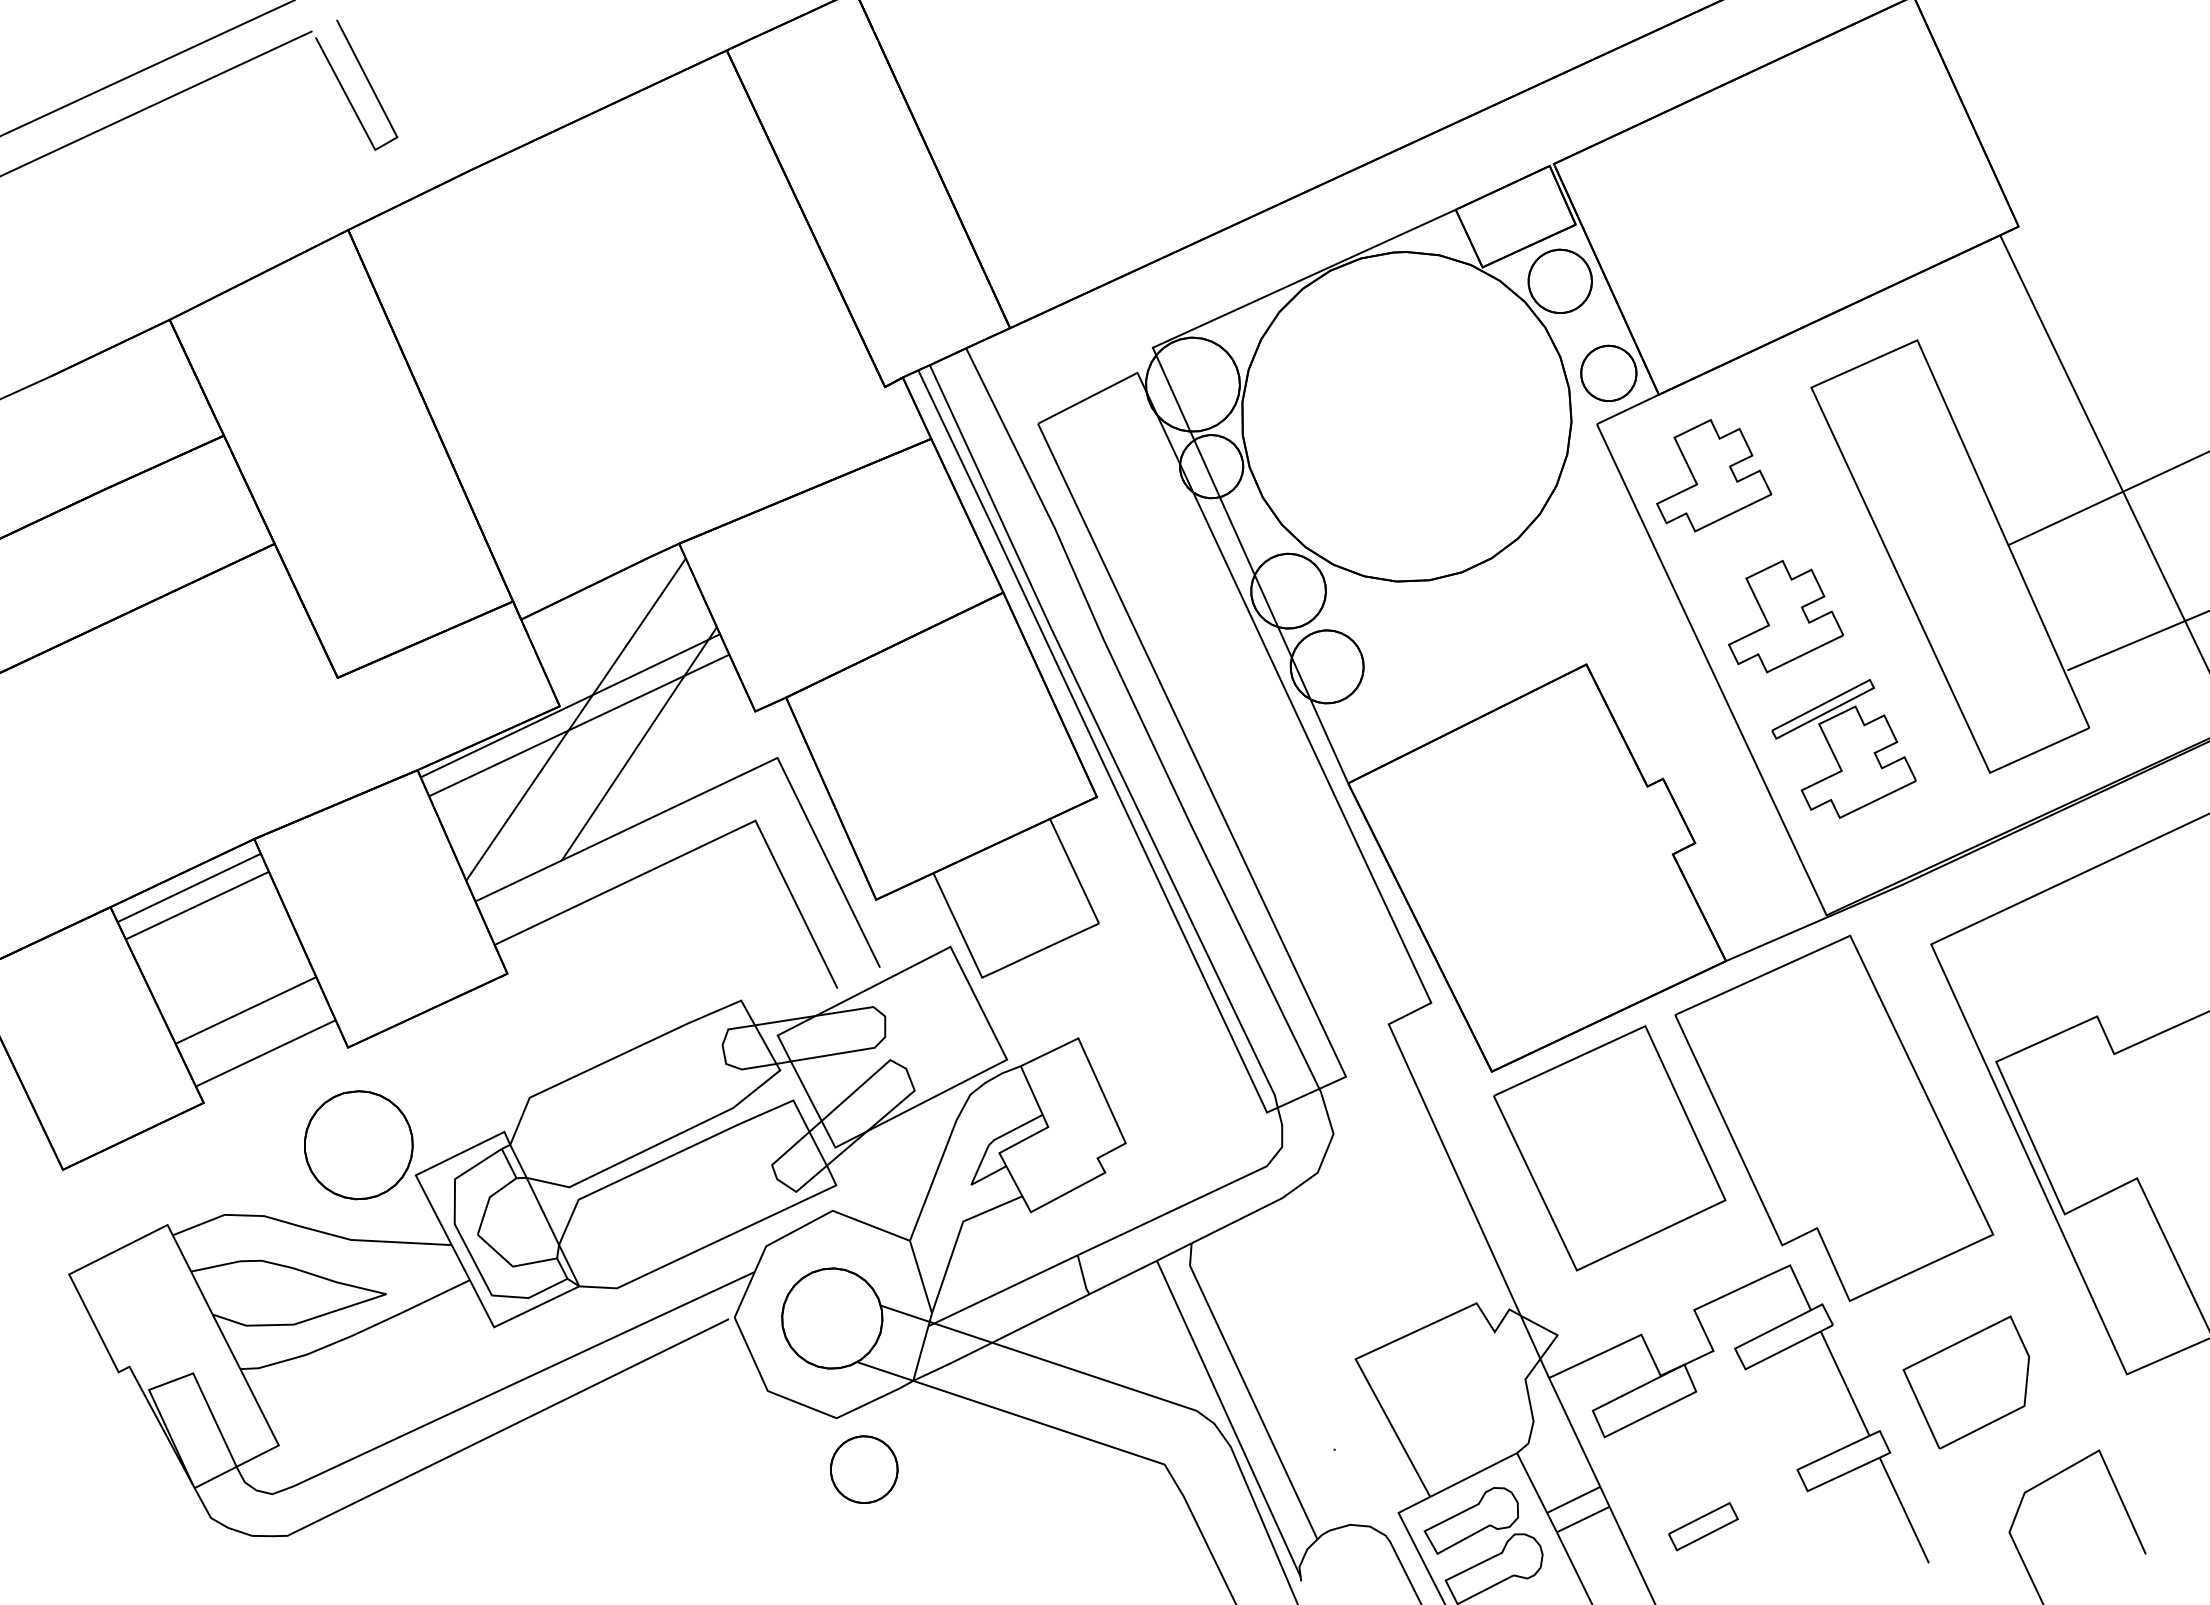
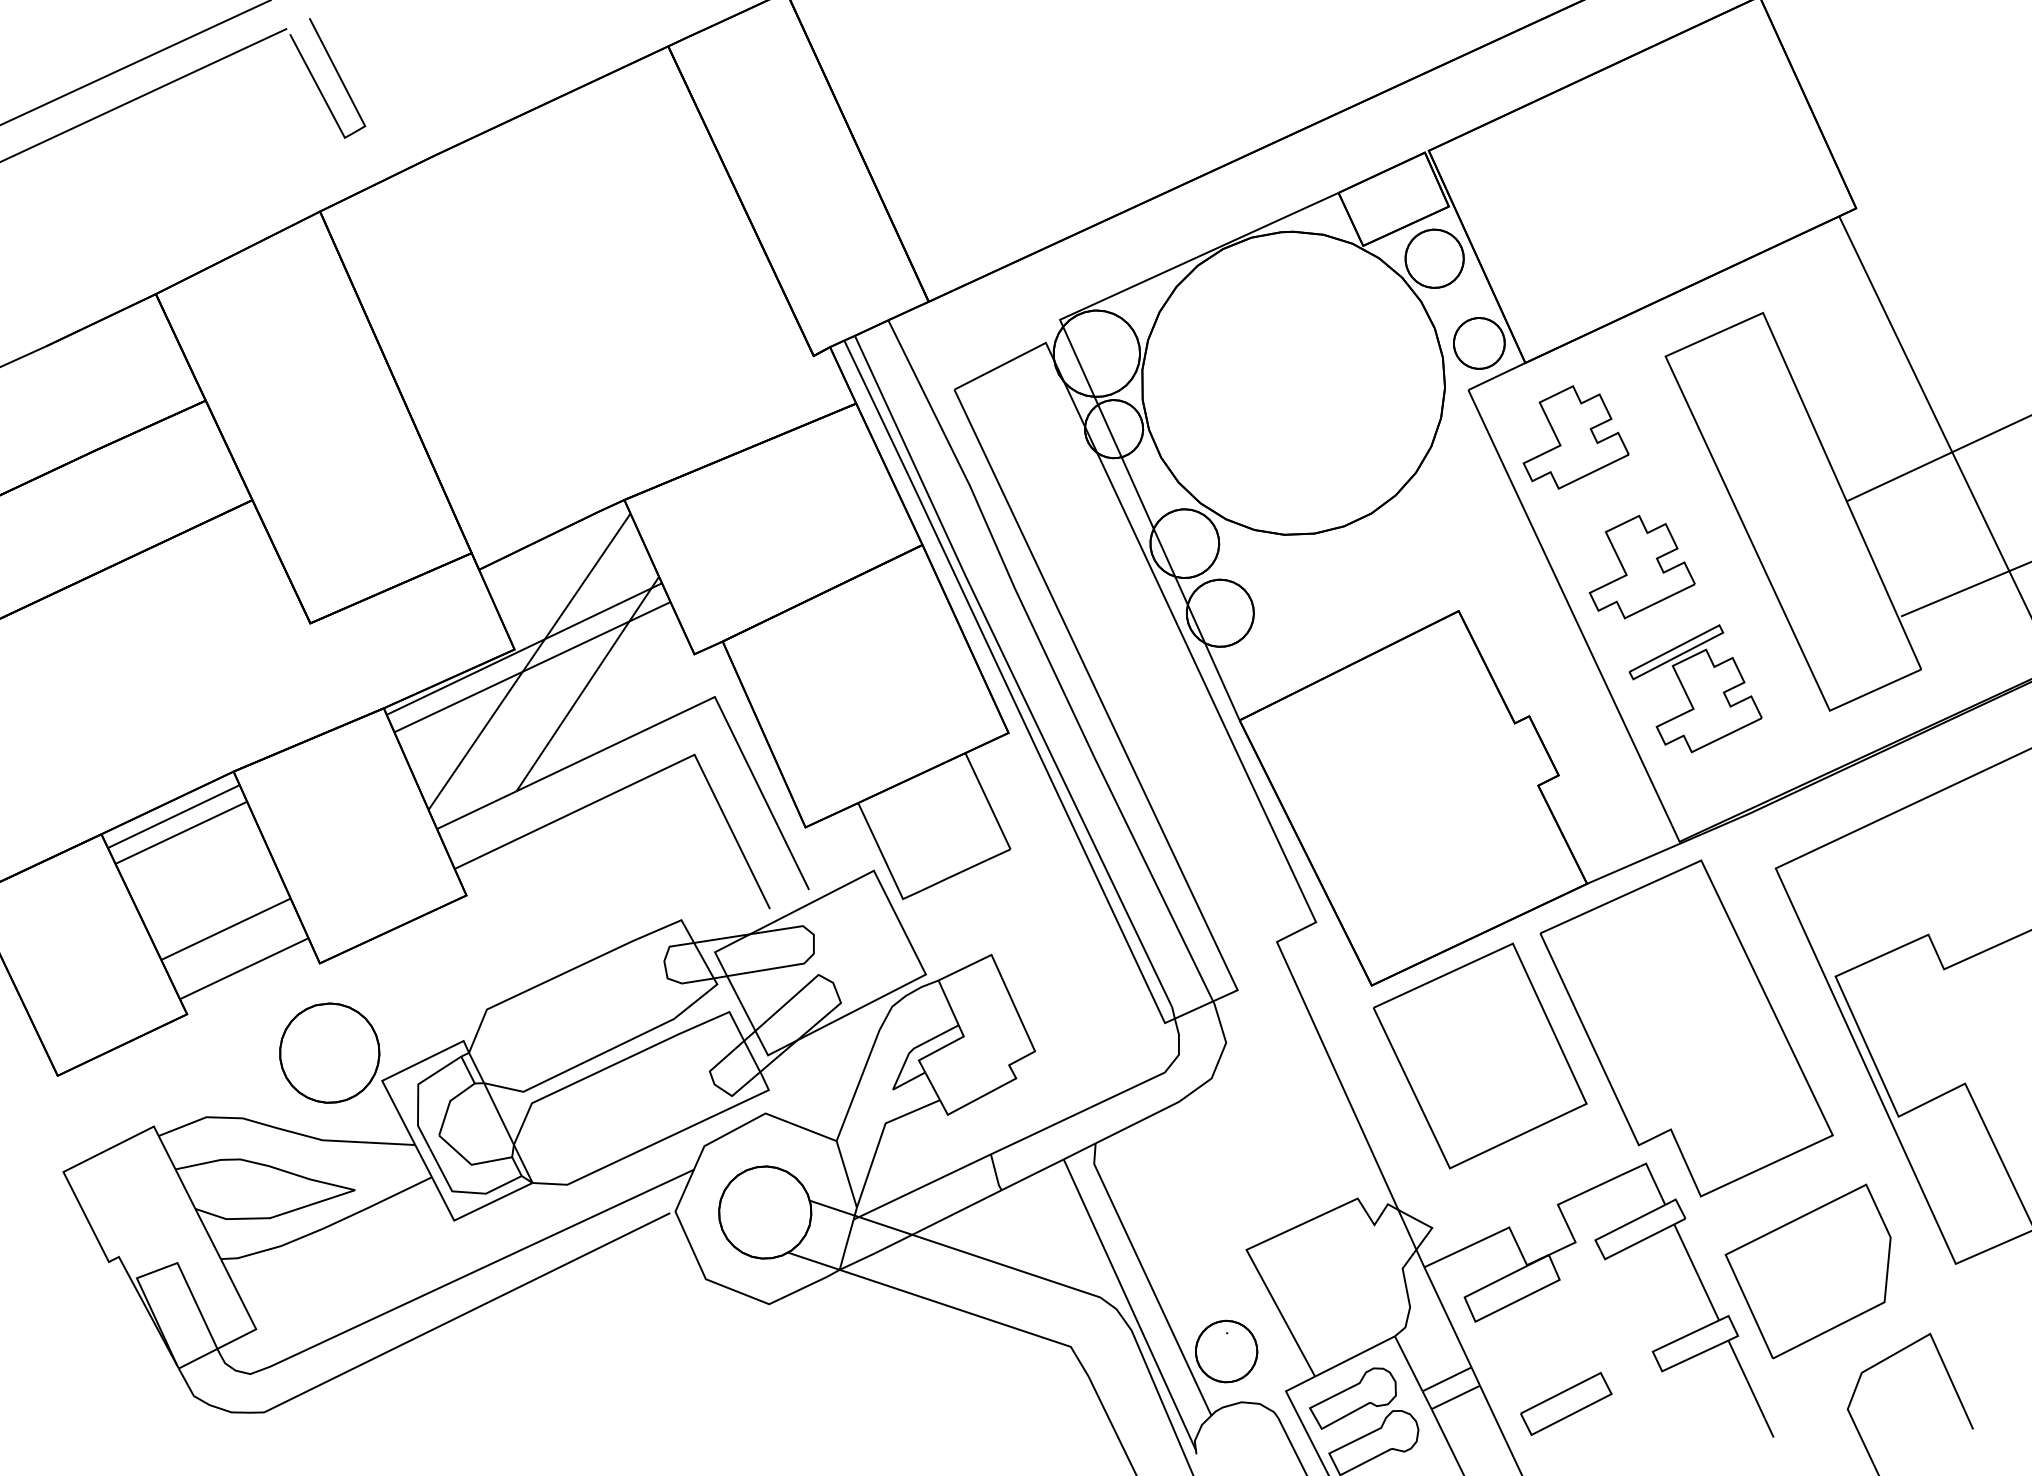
part: (1965, 1382) -> (1807, 1271), size x1.43
part: (864, 1469) -> (1226, 1351), moved
part: (1703, 1526) -> (1566, 1403), size x1.43

